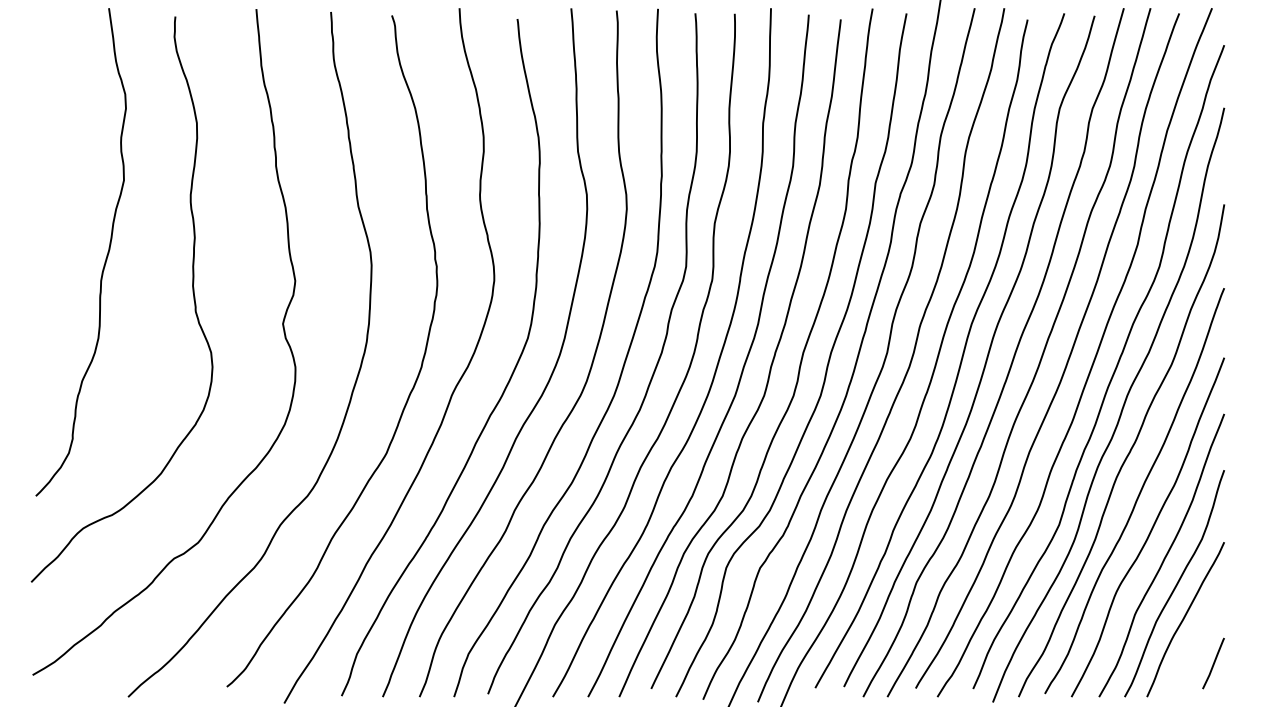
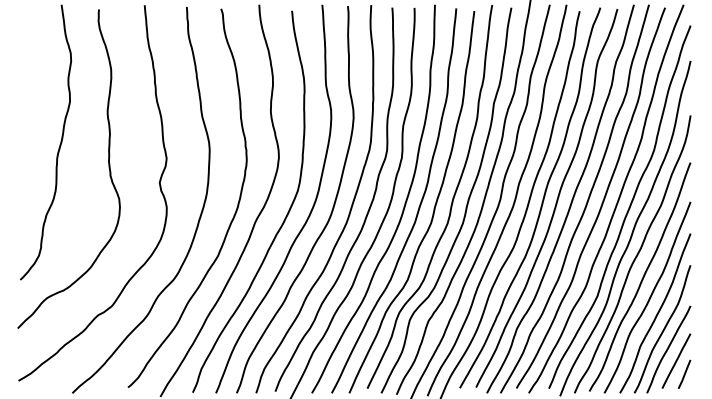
line: (1199, 638) -> (676, 360), added

